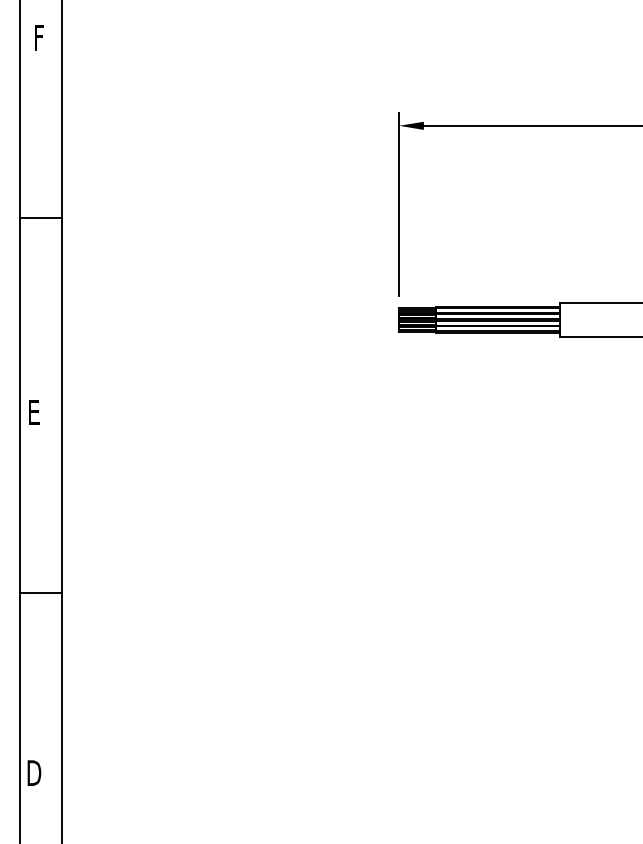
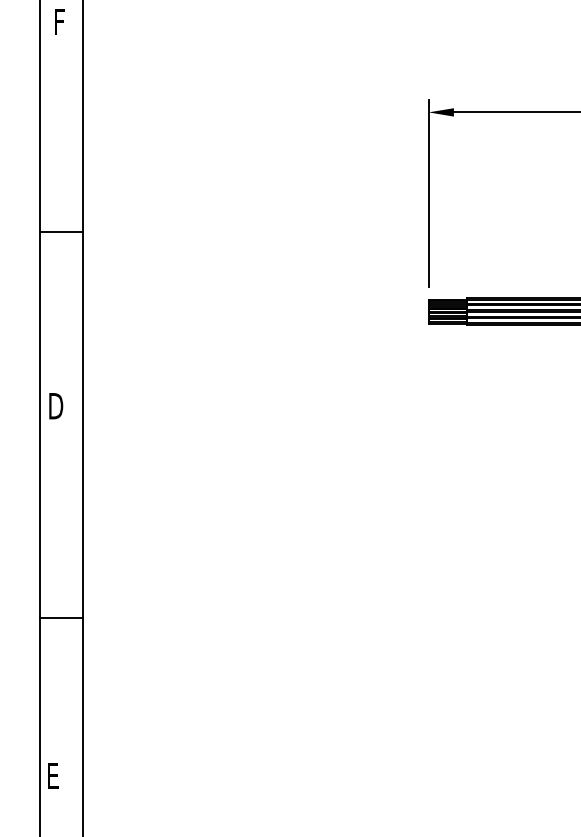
line: (40, 218) -> (60, 231), moved
text: (35, 412) -> (55, 406), E -> D
line: (40, 592) -> (60, 617), moved
text: (34, 772) -> (54, 775), D -> E

